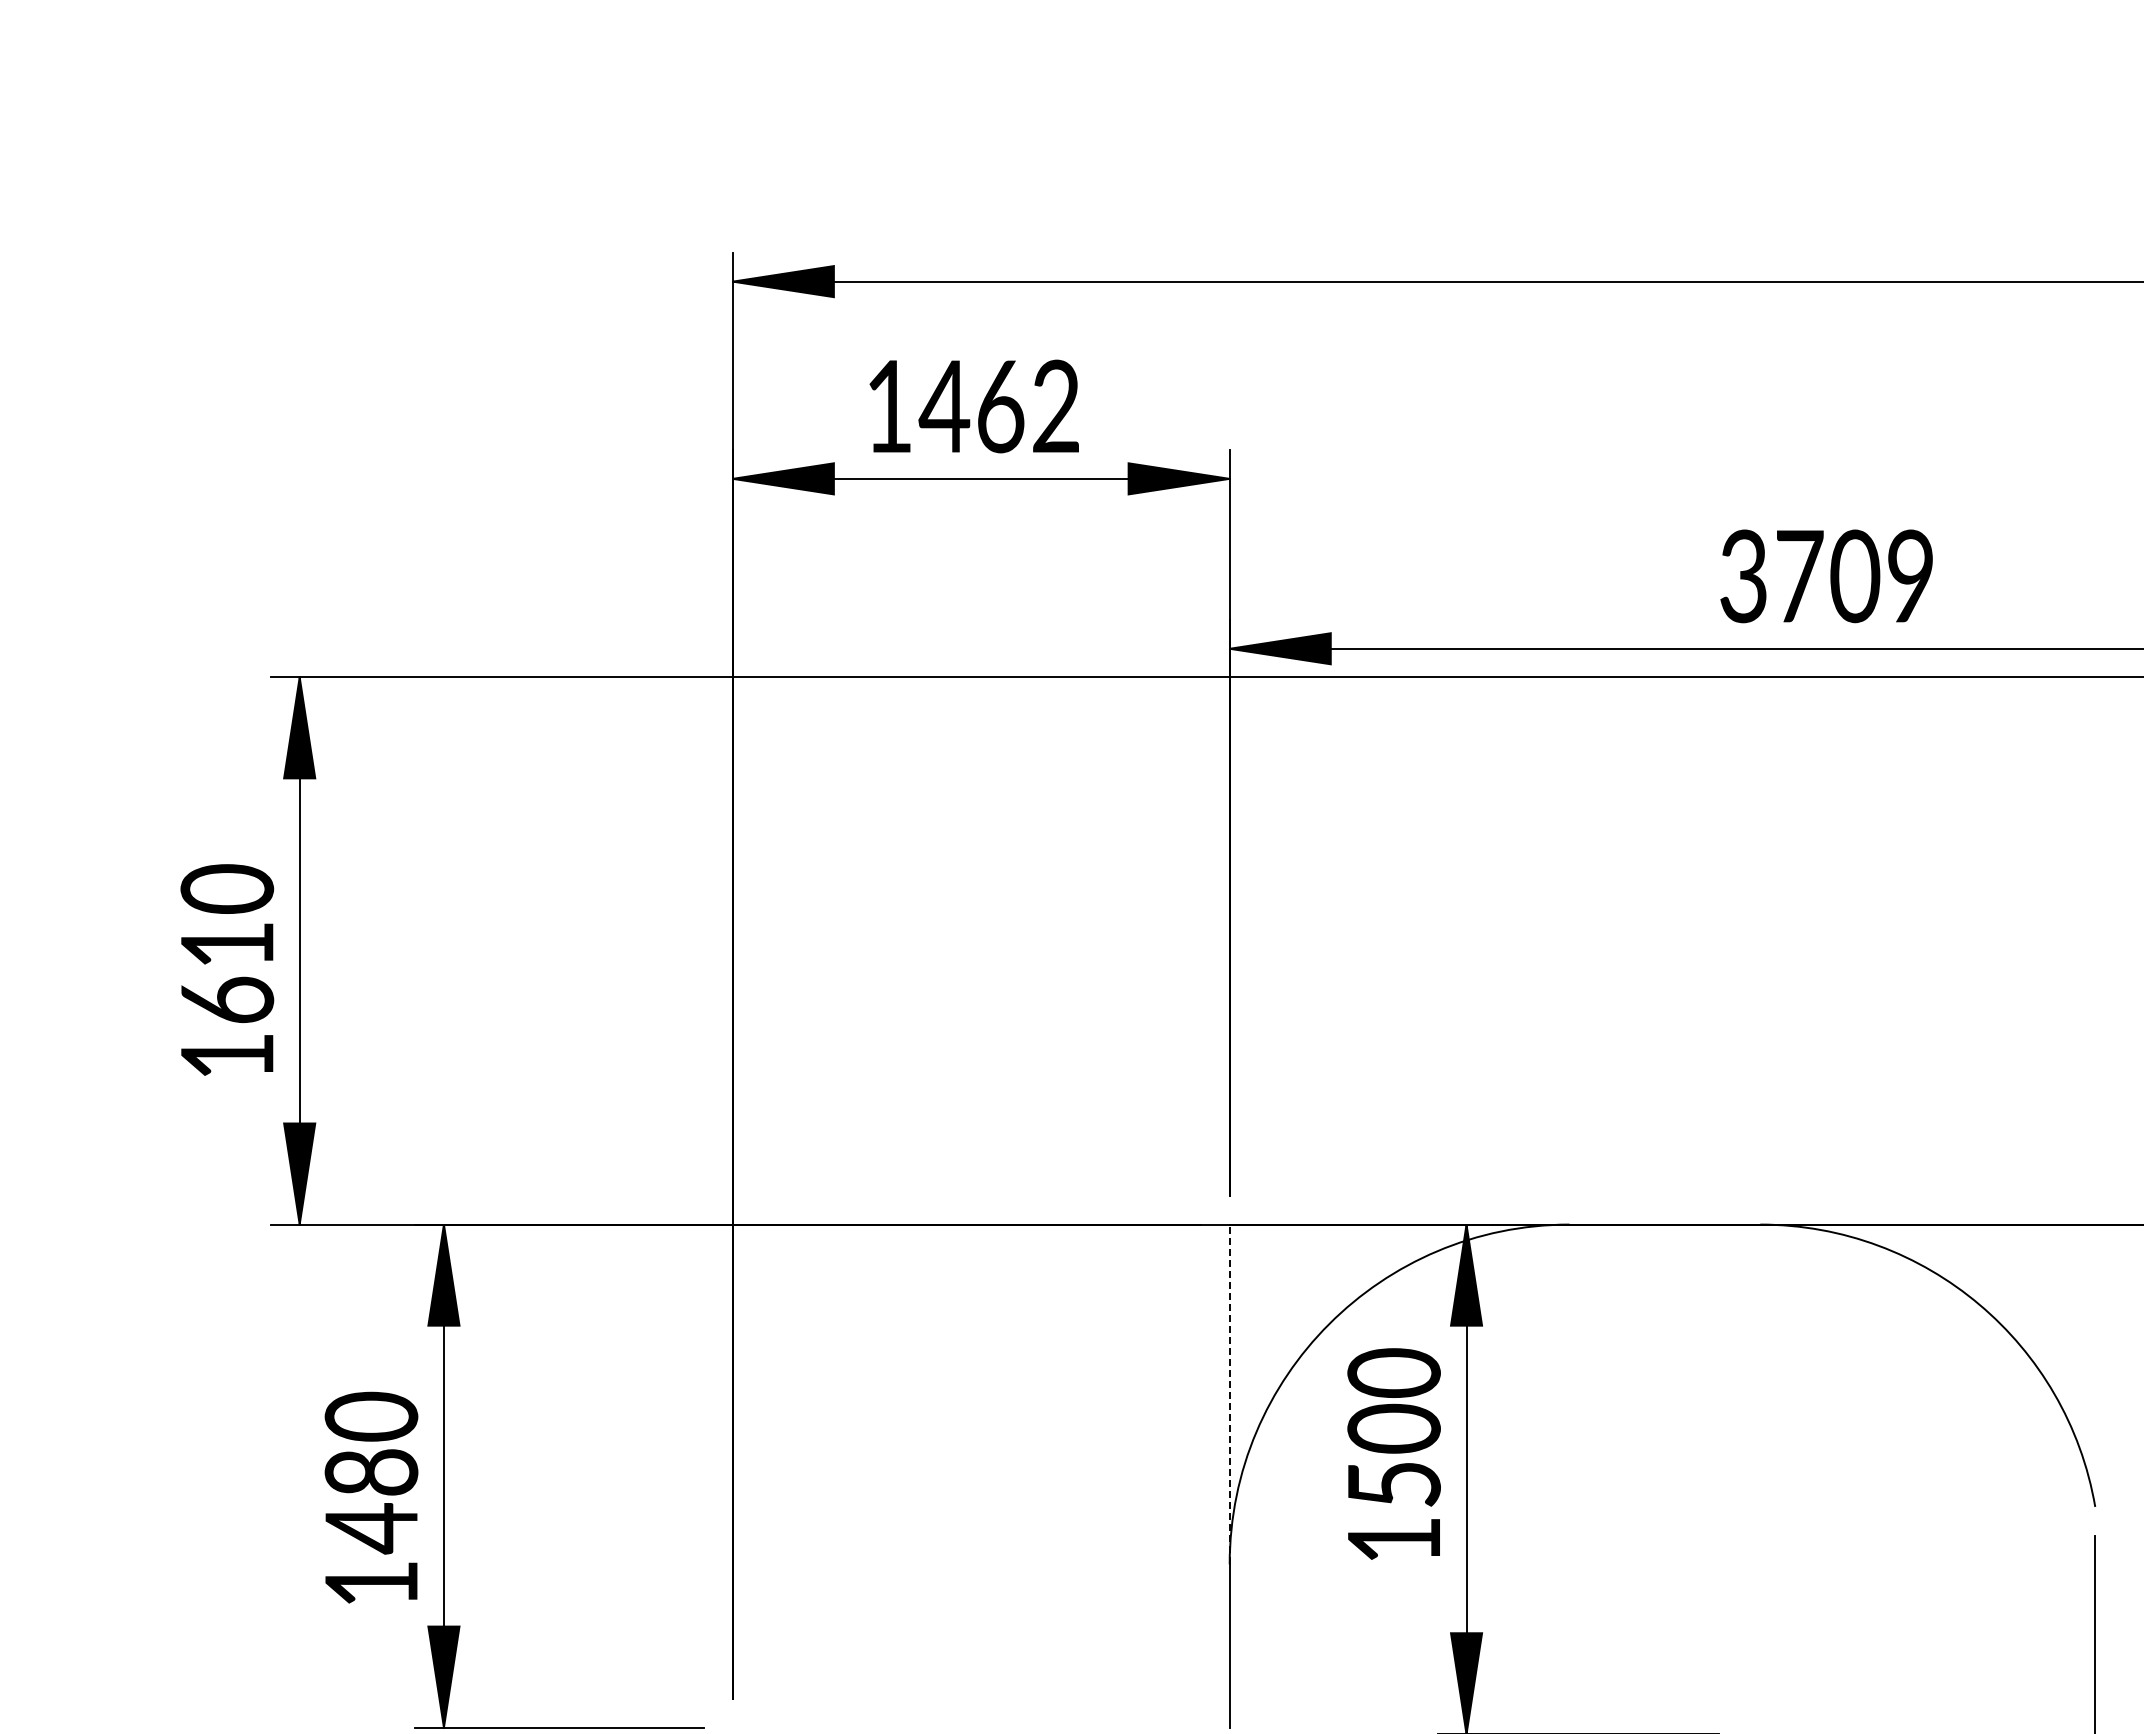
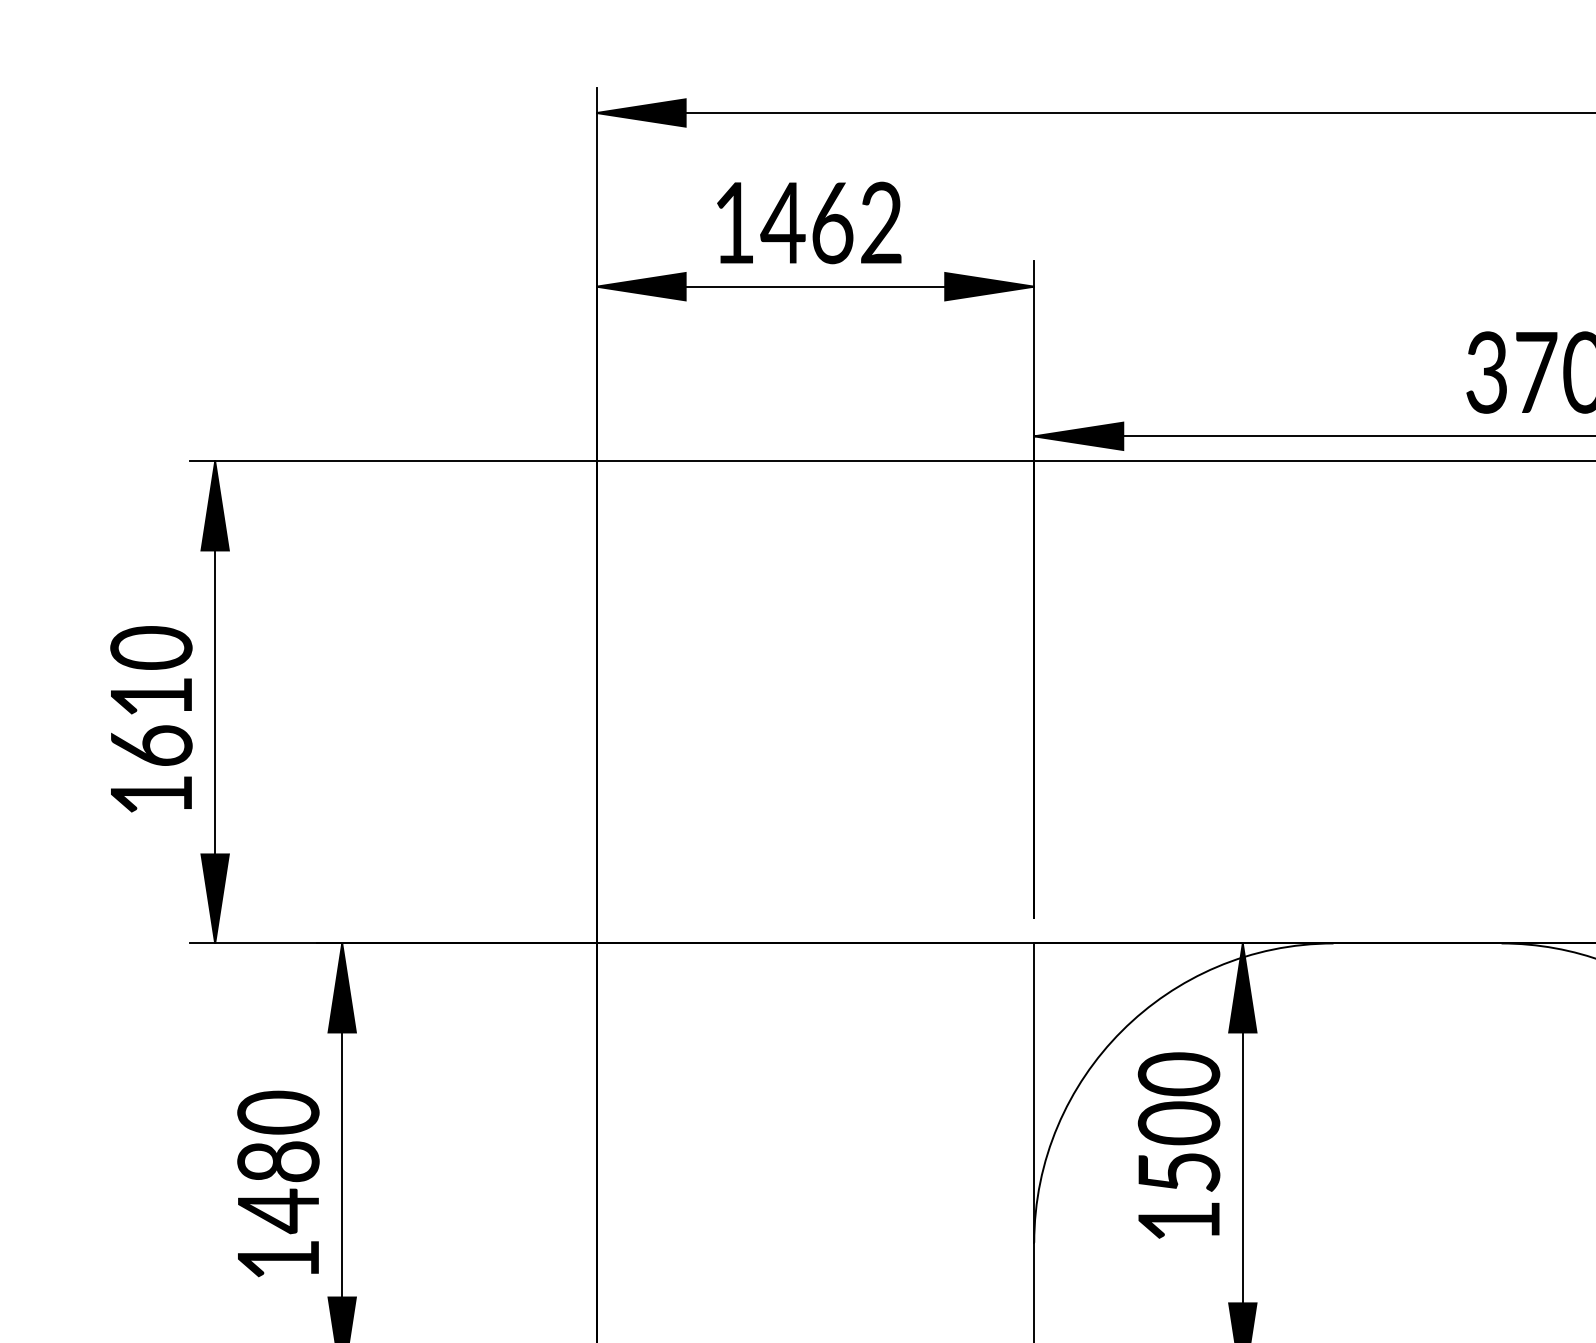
line: (1229, 1394) -> (1034, 1093), dashed -> solid

